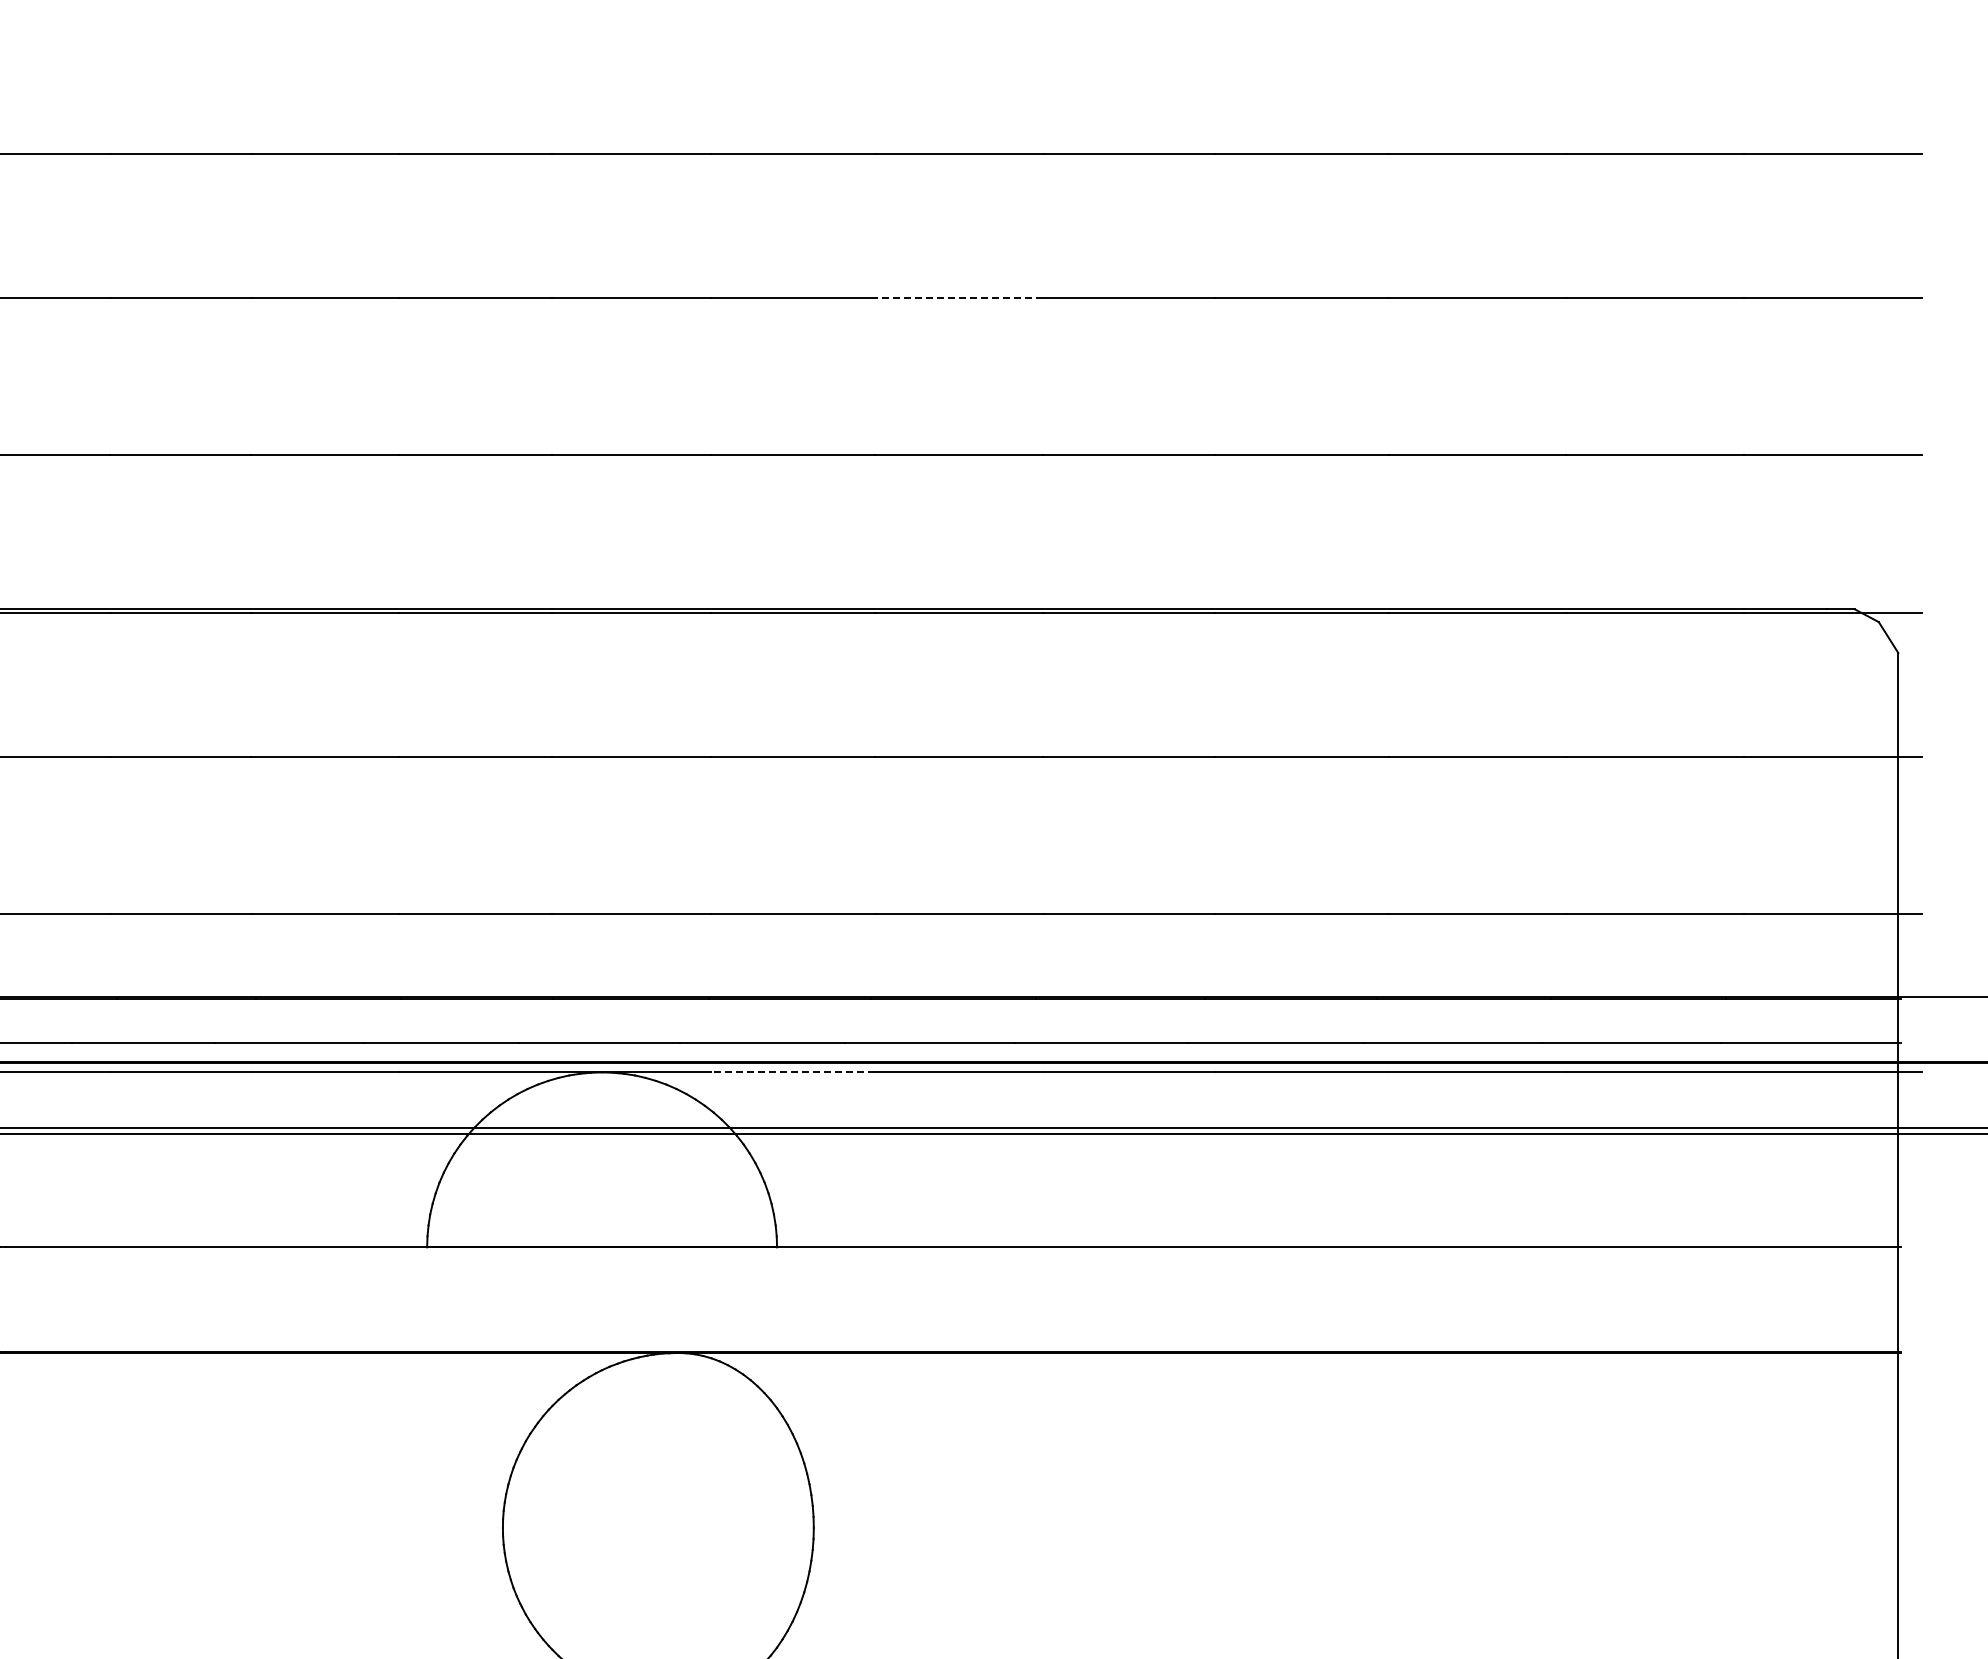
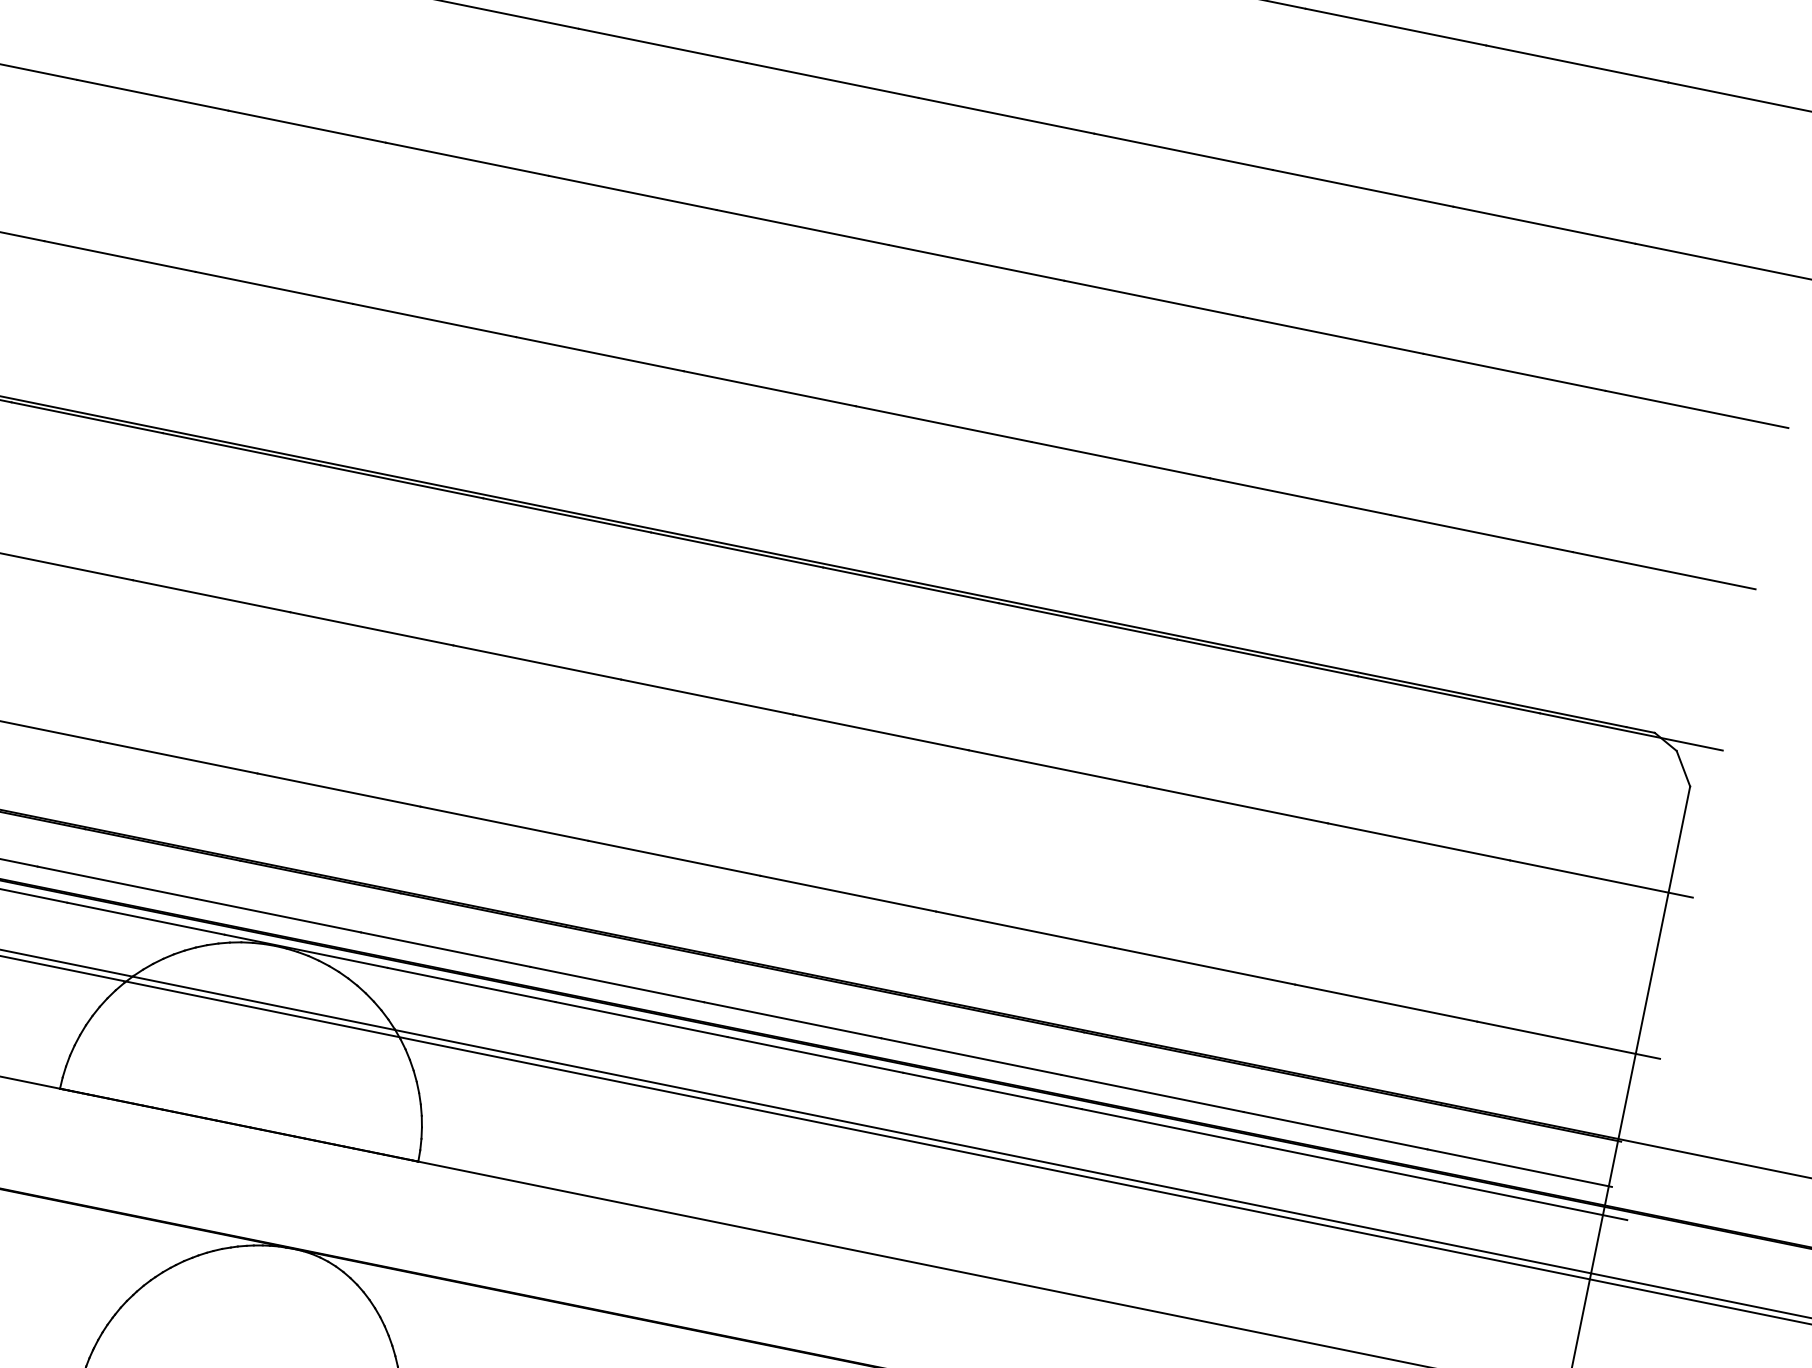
line: (958, 298) -> (801, 227), dashed -> solid
line: (793, 1071) -> (471, 984), dashed -> solid

